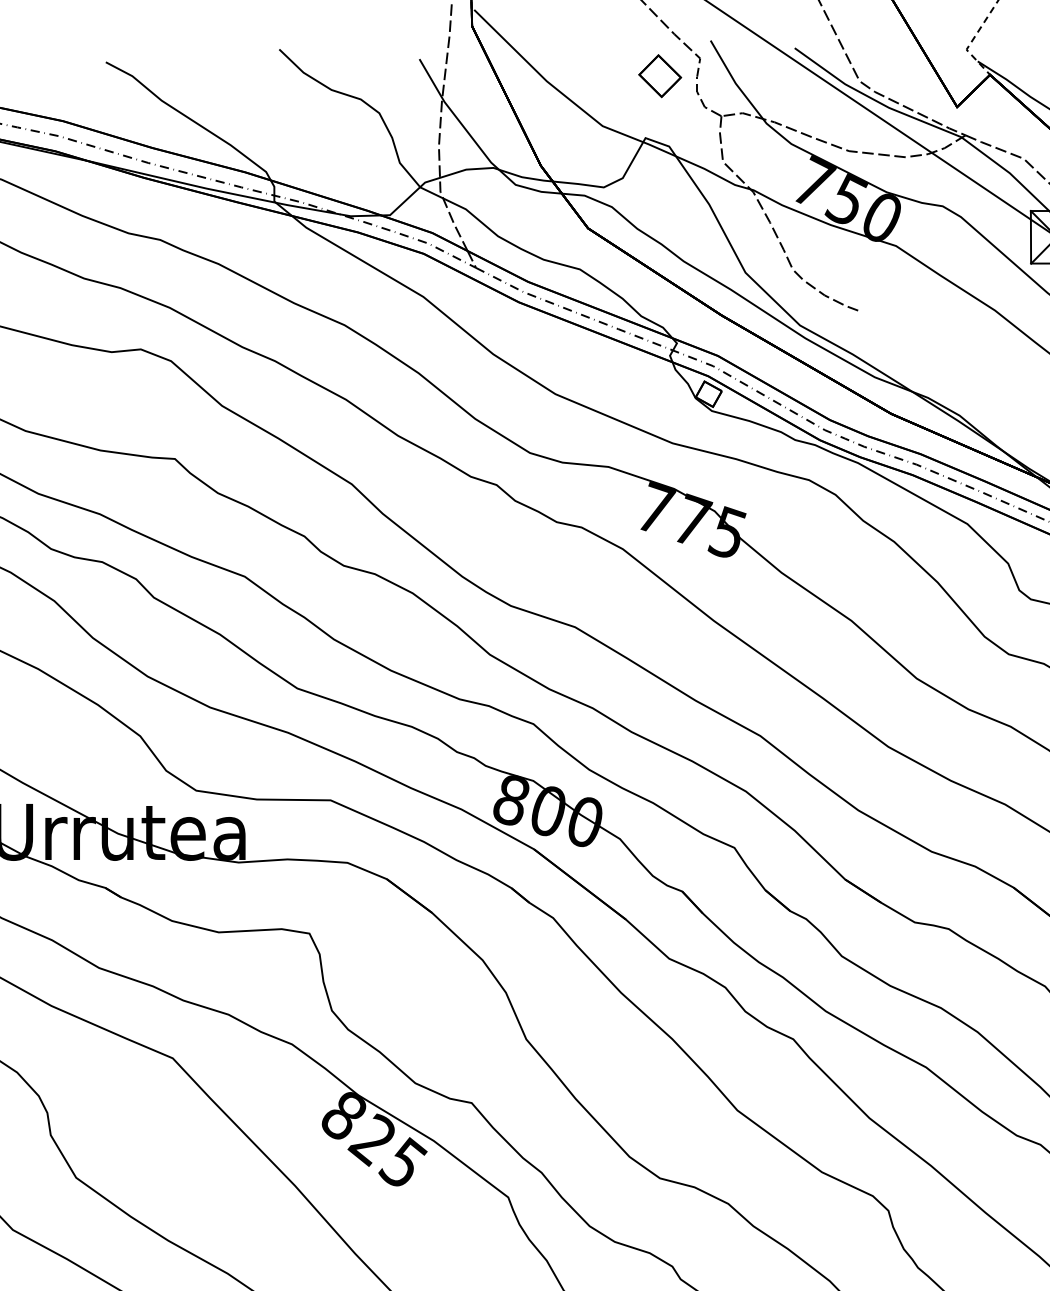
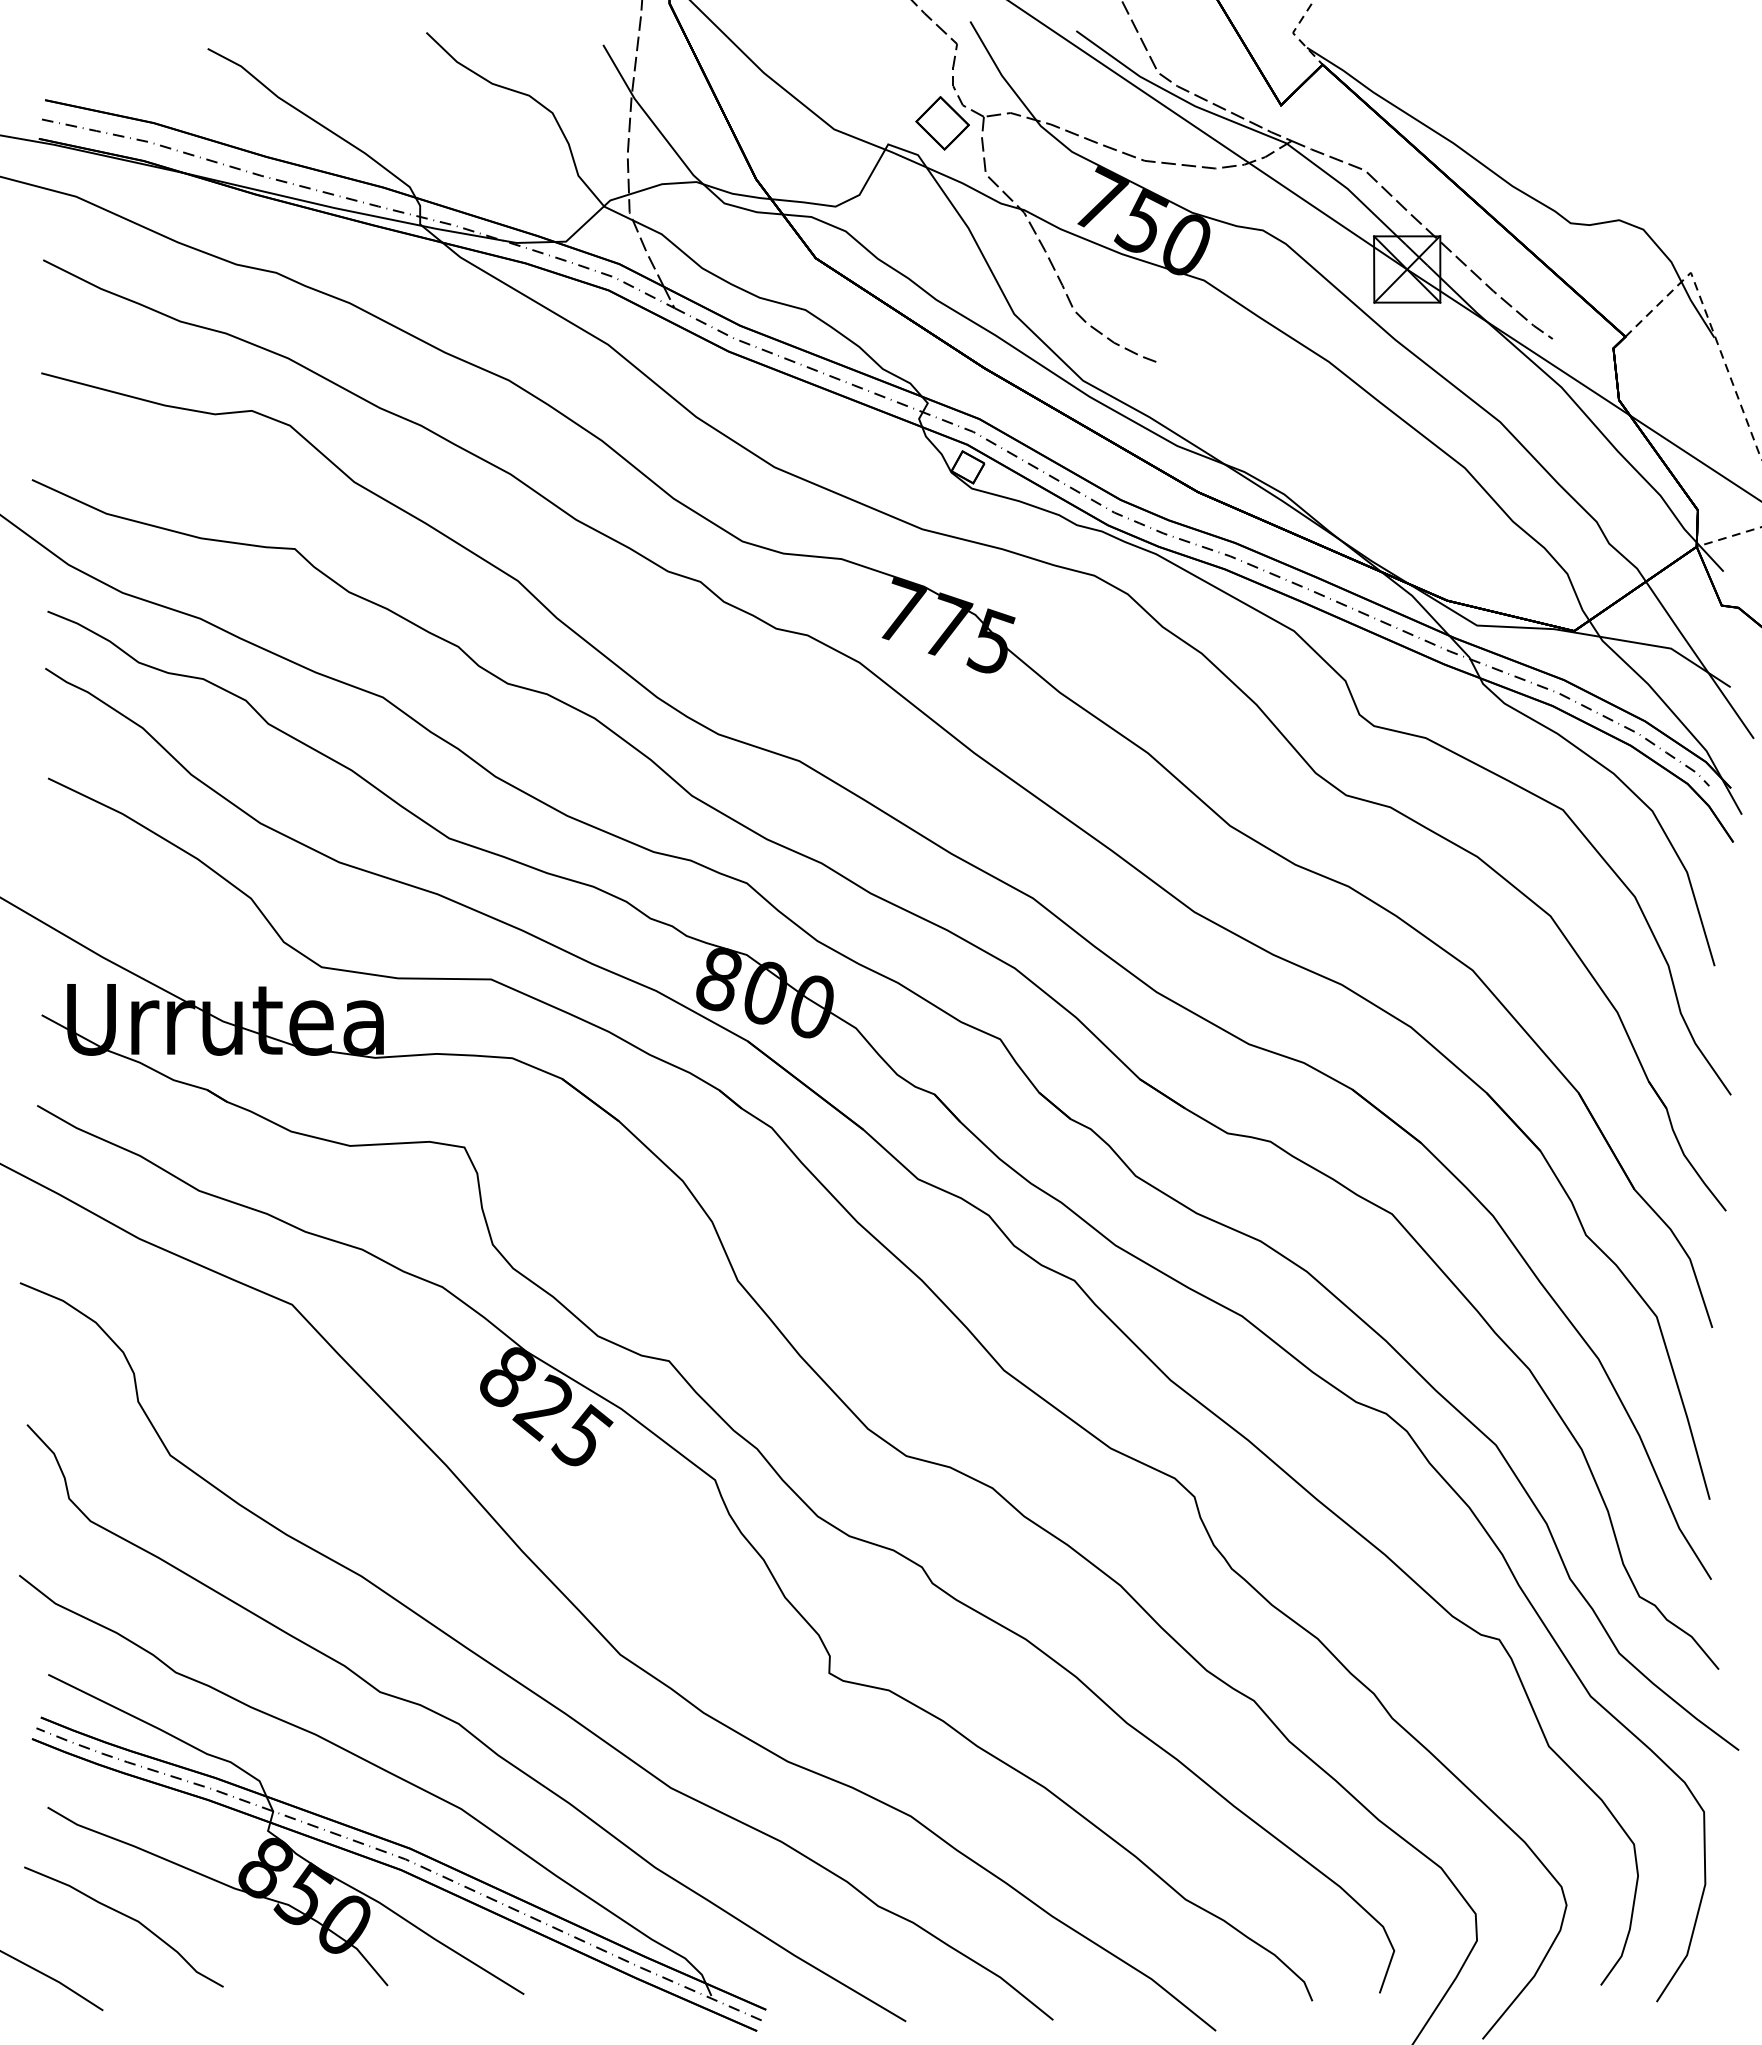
part: (660, 76) -> (942, 123), moved

